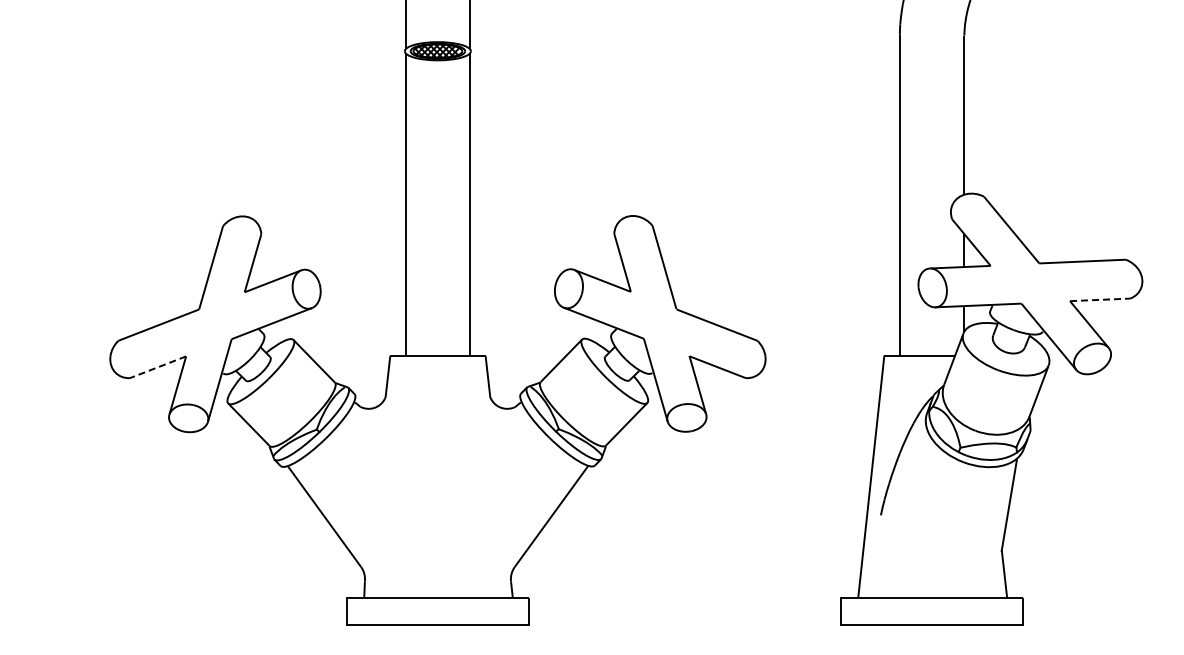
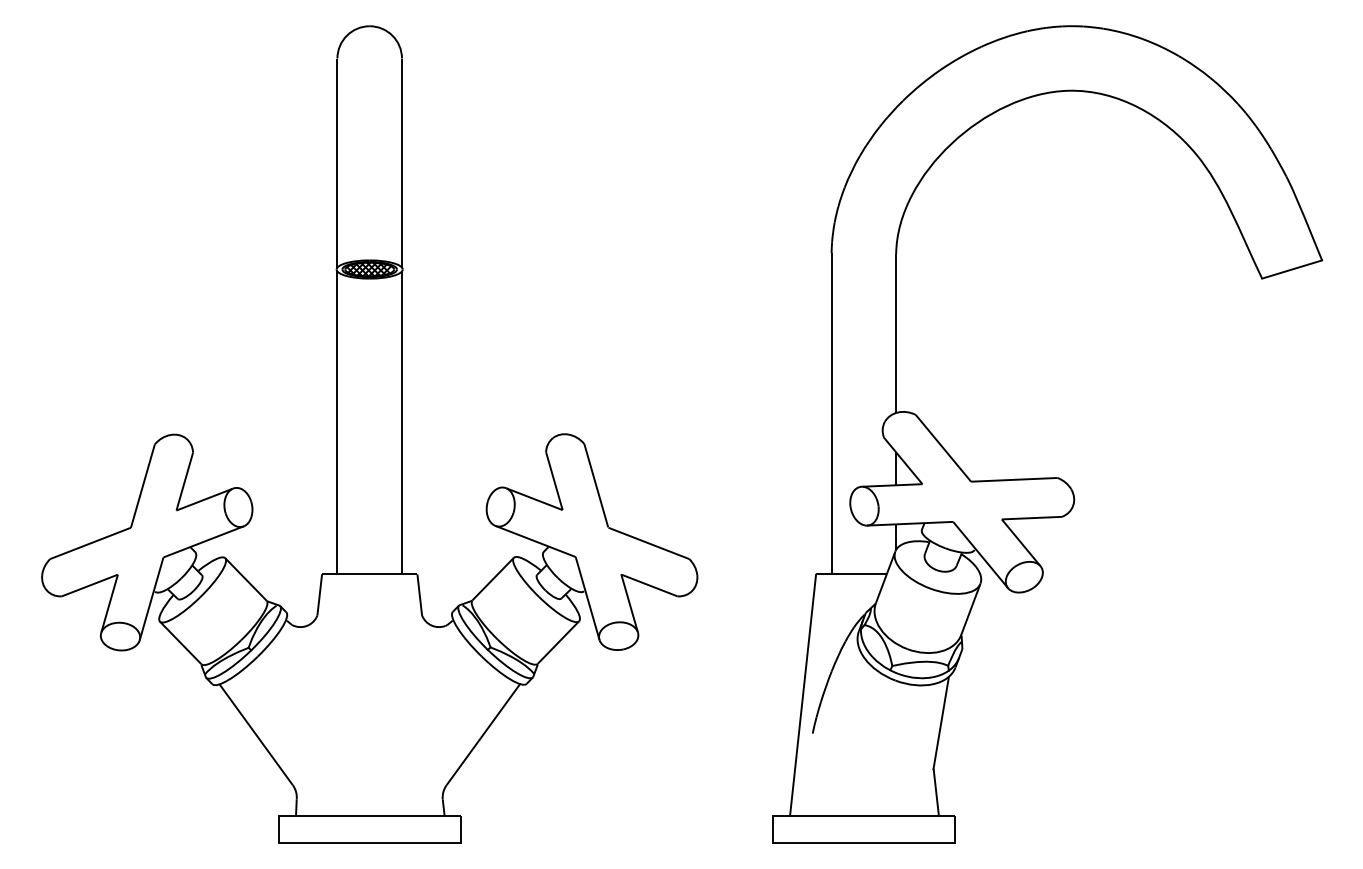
line: (1100, 300) -> (1032, 518), dashed -> solid
line: (157, 367) -> (89, 585), dashed -> solid

